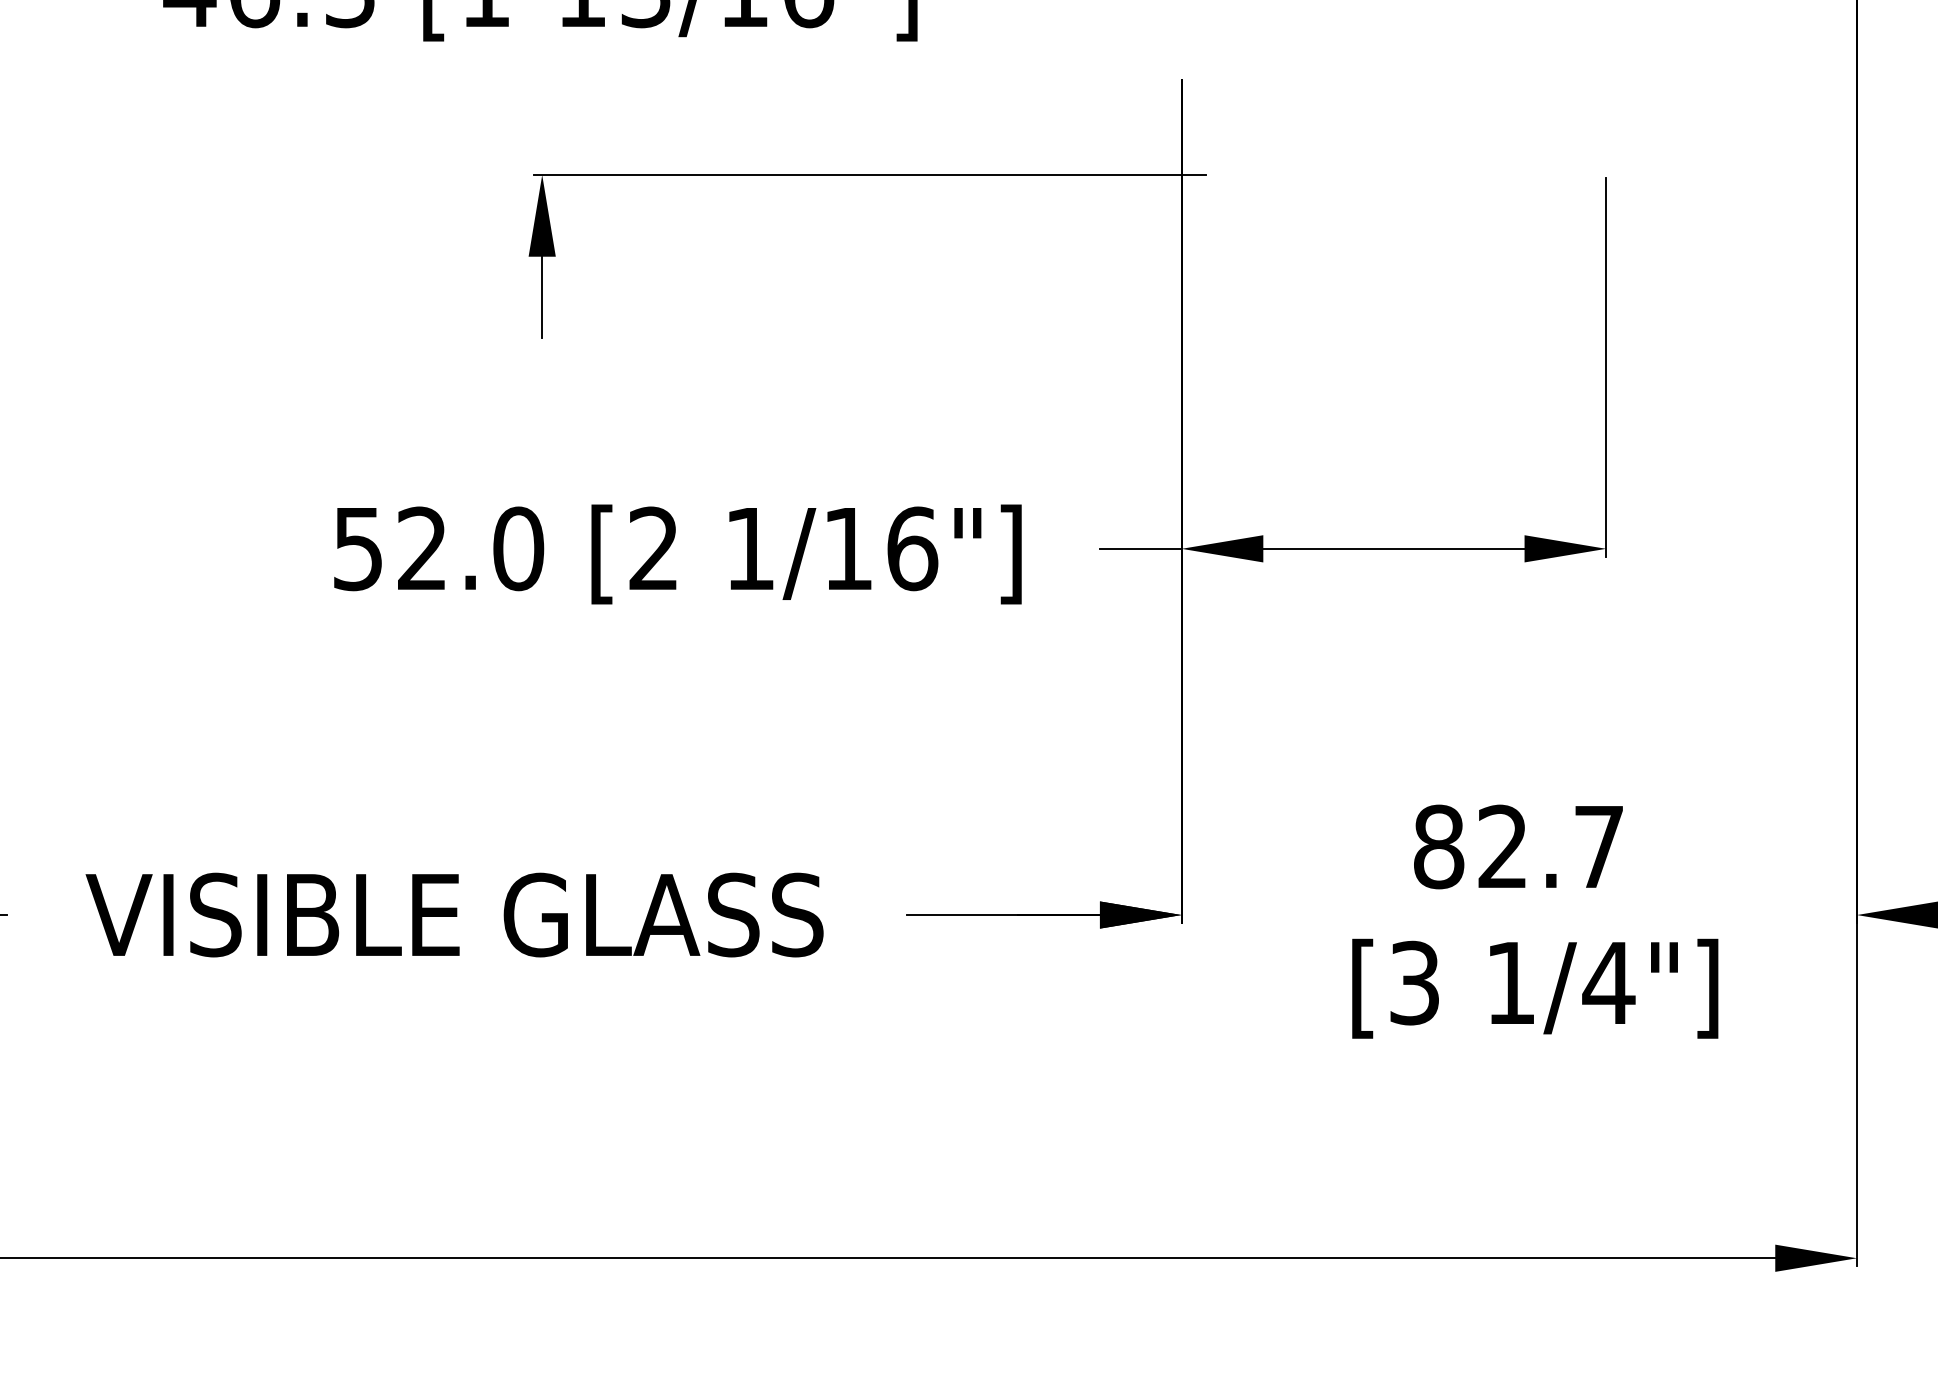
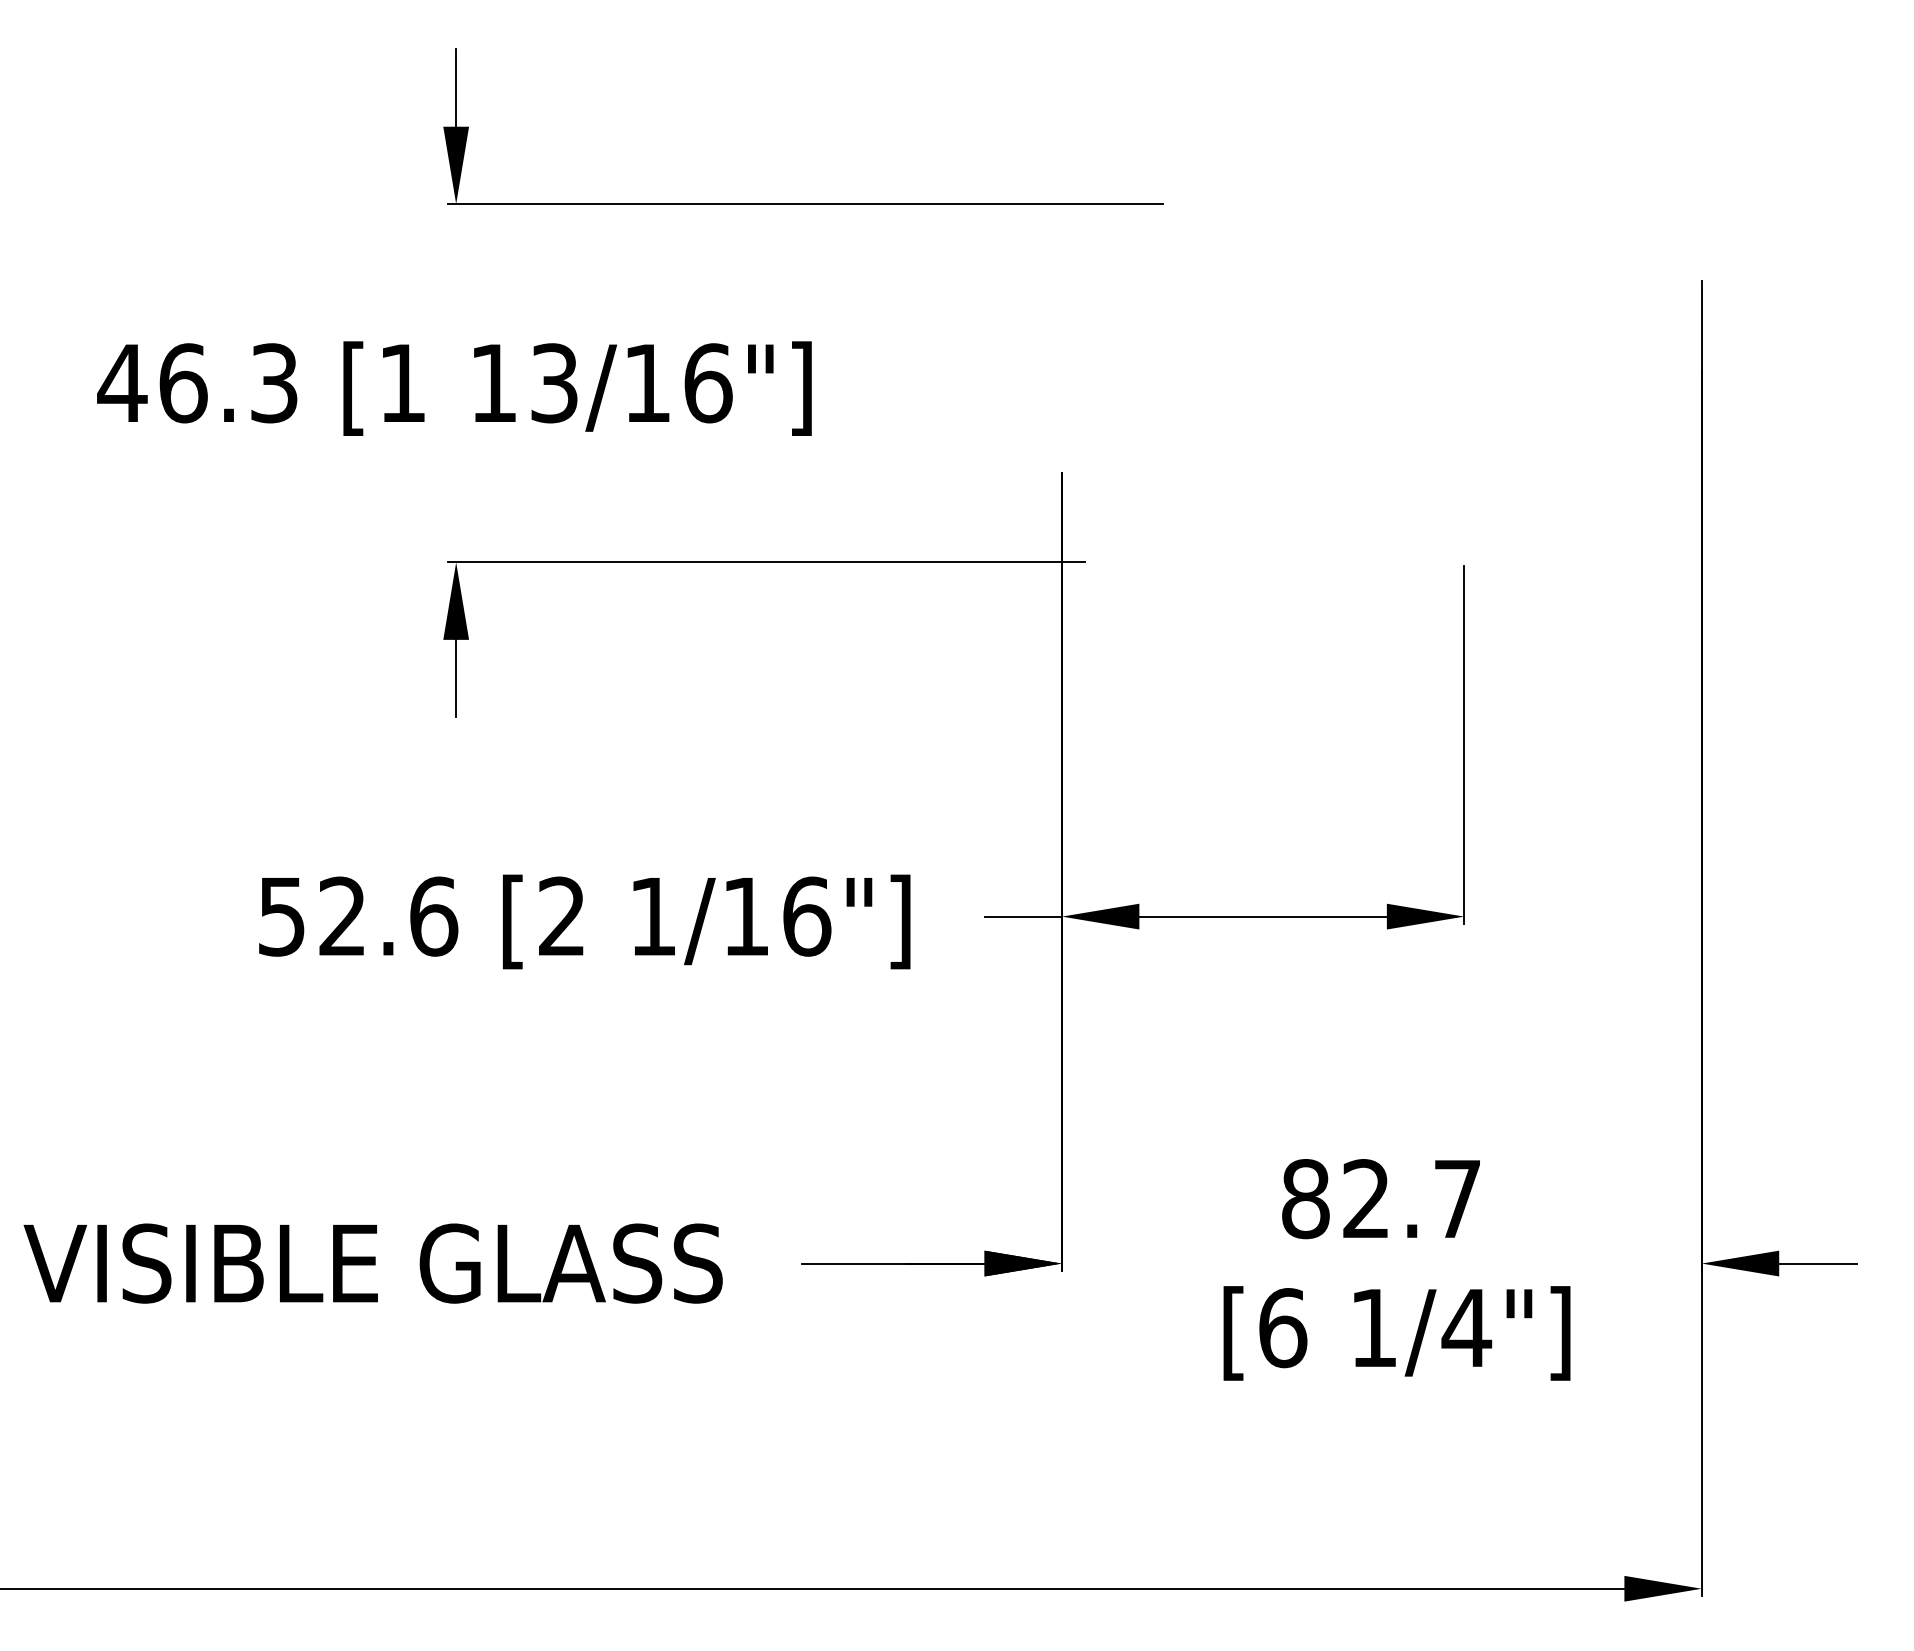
text: (519, 548) -> (434, 916), 52.0 -> 52.6
text: (1415, 983) -> (1283, 1328), [3 -> [6

